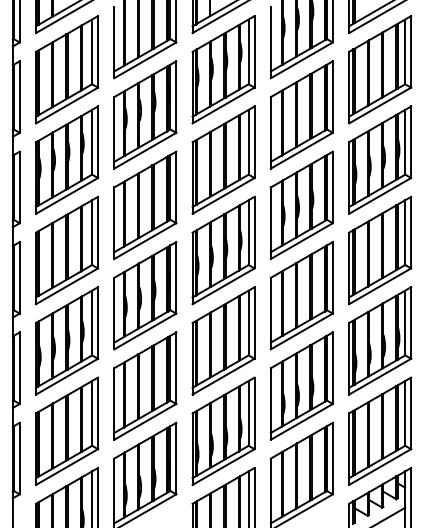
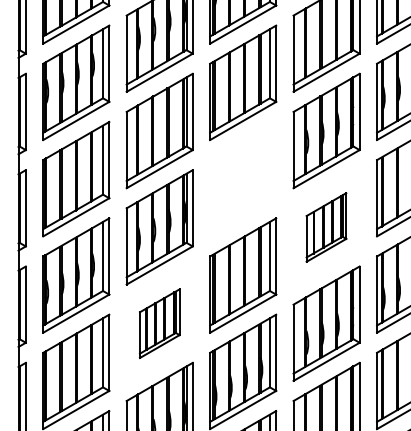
part: (223, 250) -> (243, 179), removed
part: (301, 295) -> (326, 227), size x0.6
part: (145, 385) -> (159, 323), size x0.6

